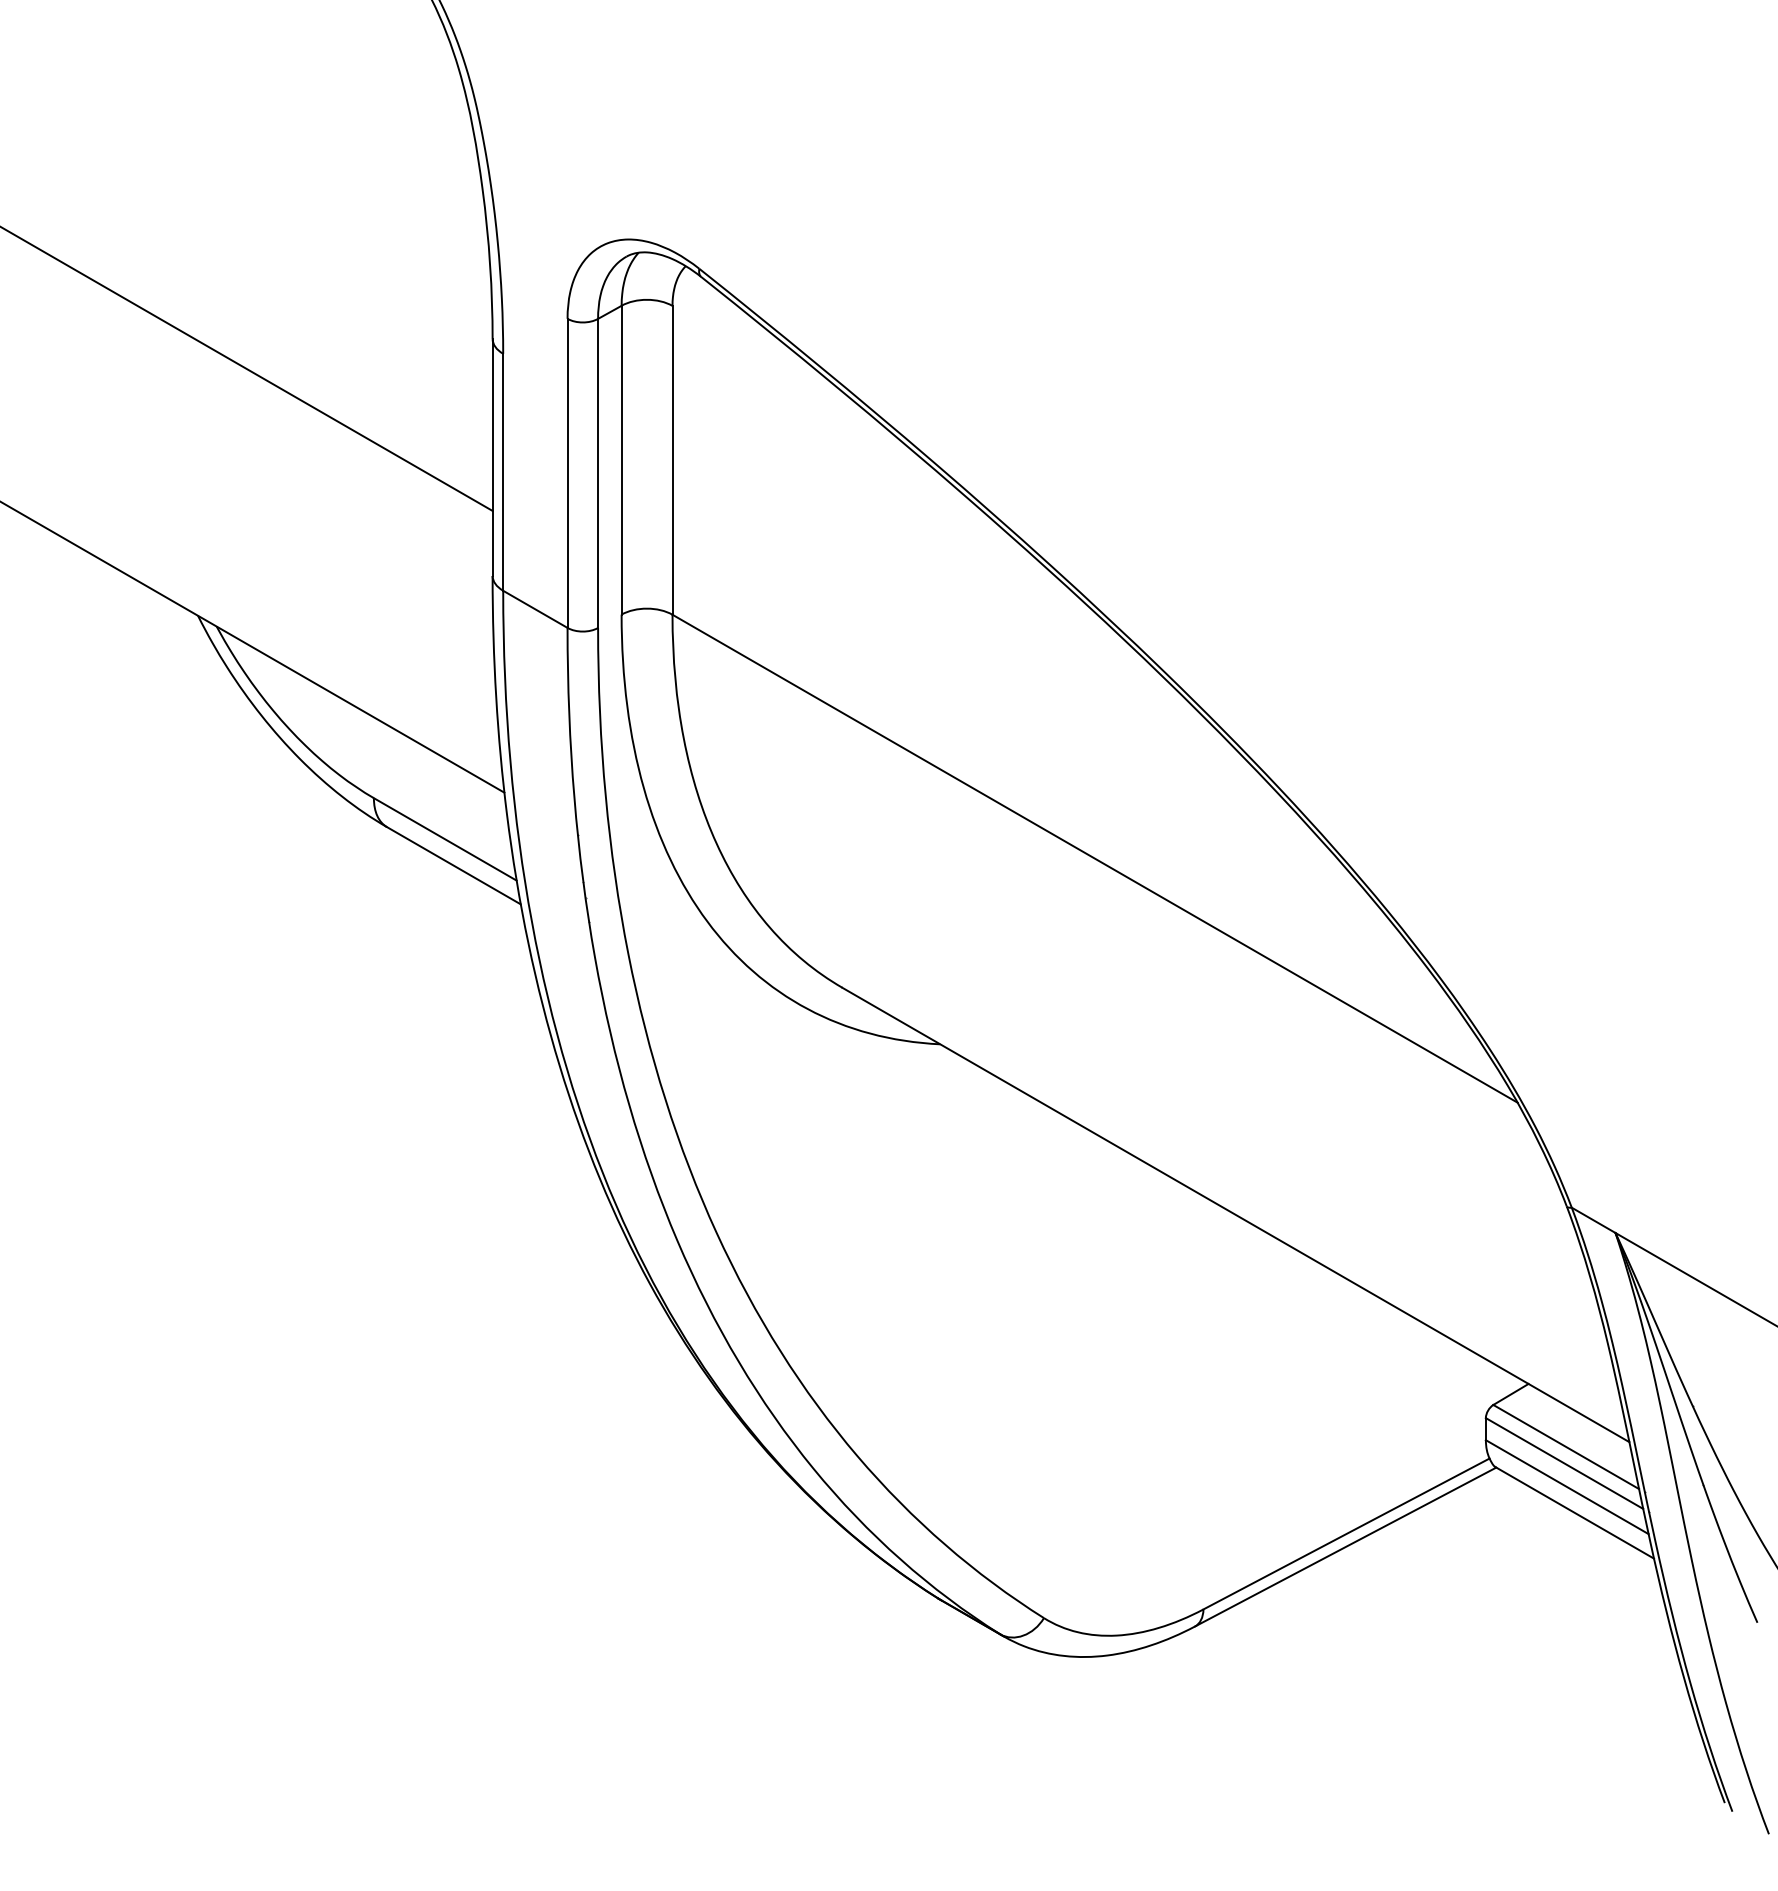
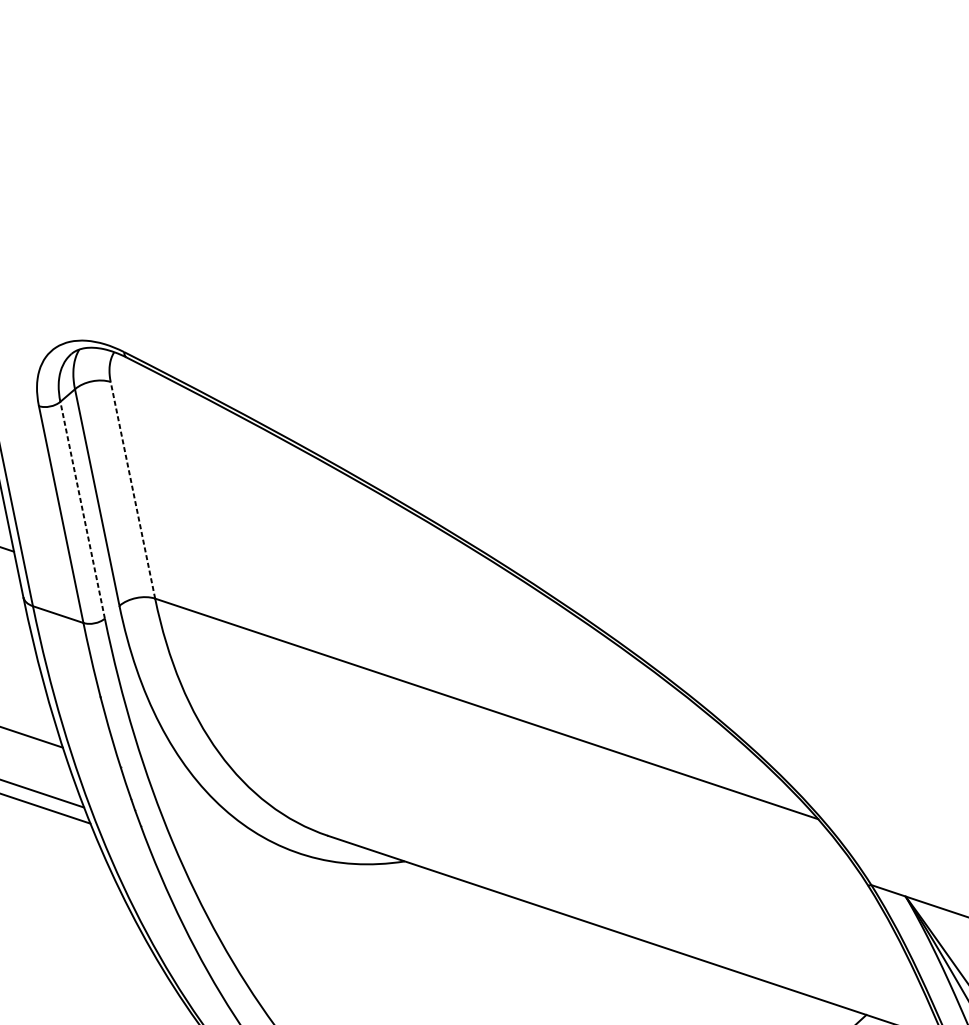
line: (672, 459) -> (132, 489), solid -> dashed
line: (598, 473) -> (82, 510), solid -> dashed

